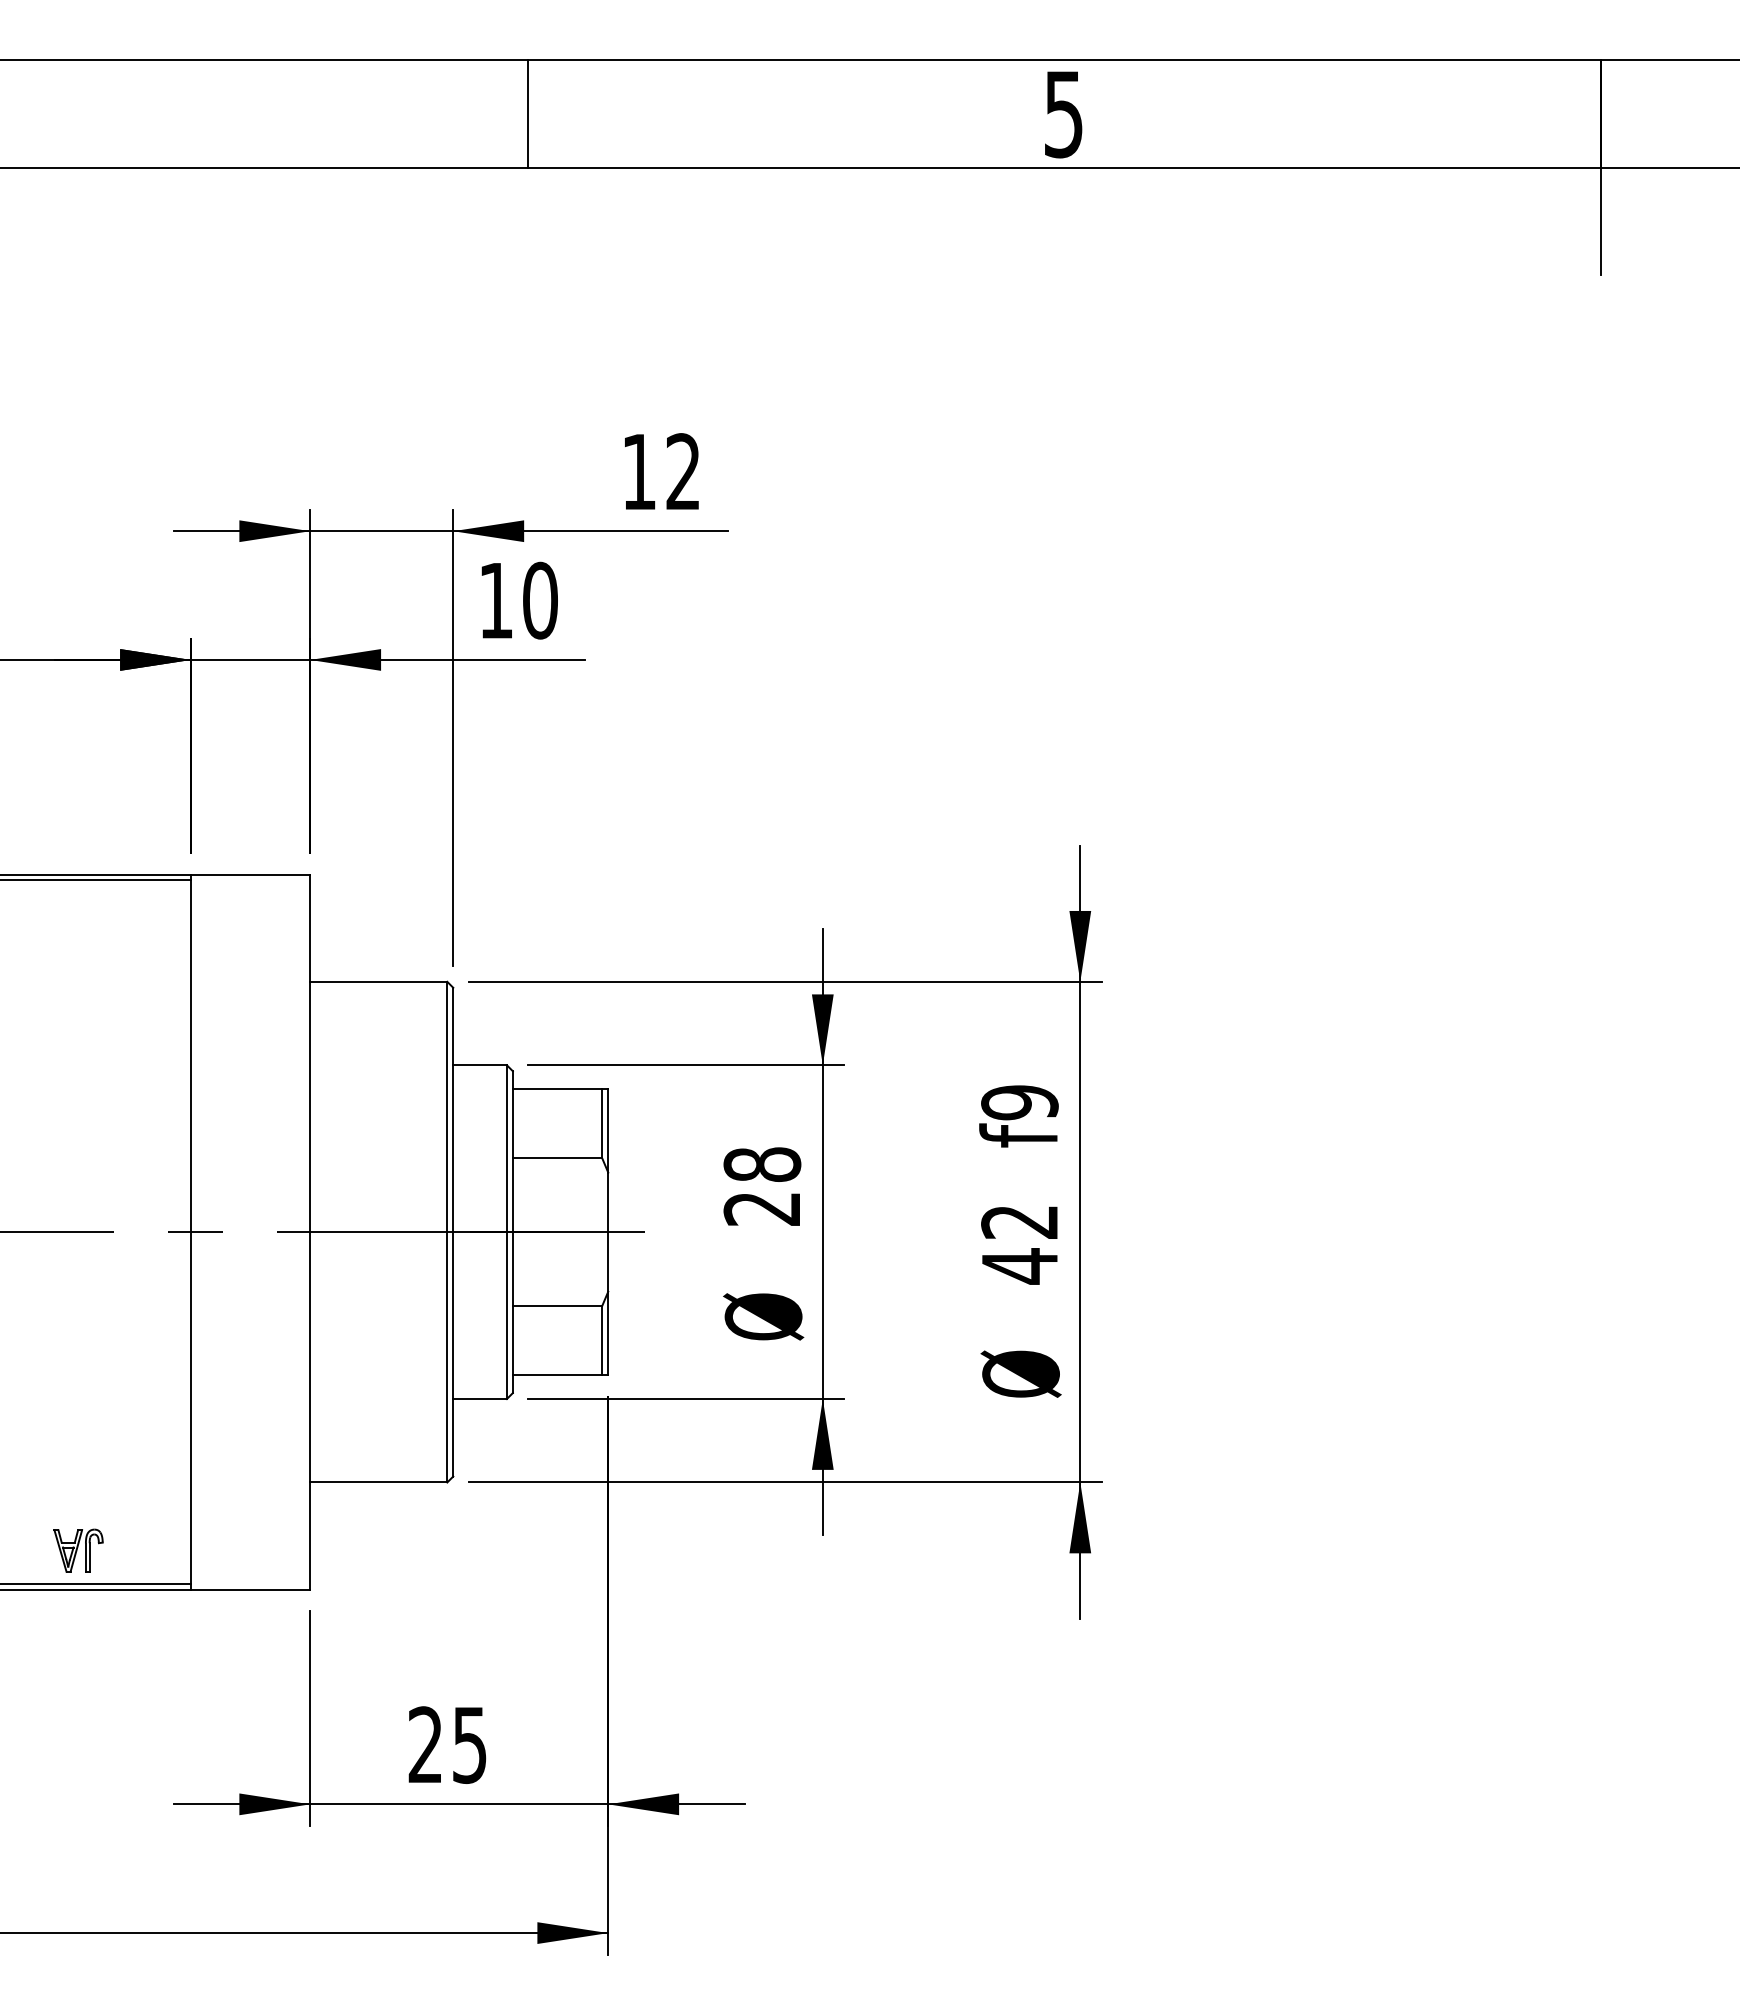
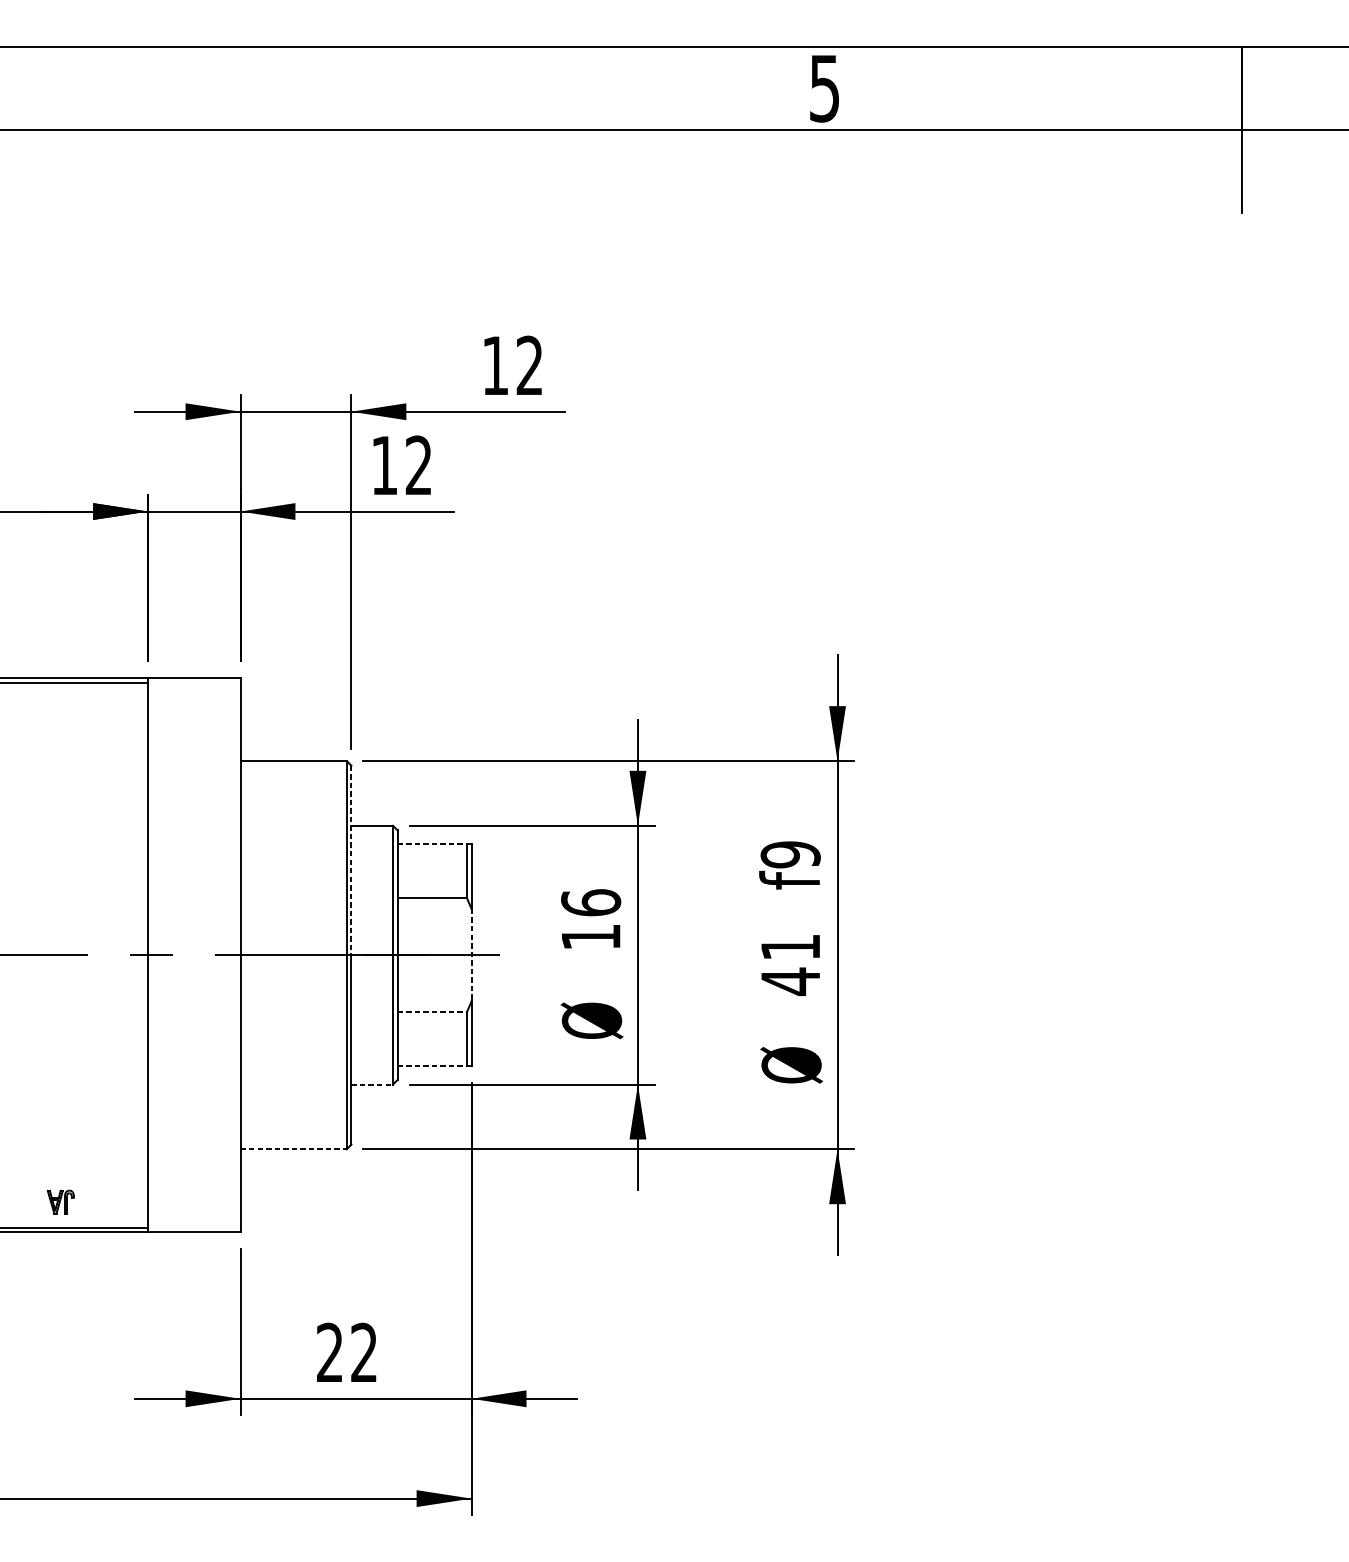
line: (528, 113) -> (409, 87), removed
text: (540, 600) -> (419, 465), 10 -> 12
line: (557, 1089) -> (432, 844), solid -> dashed
line: (453, 1110) -> (351, 860), solid -> dashed
text: (762, 1186) -> (591, 919), 28 -> 16
text: (1019, 1222) -> (790, 947), 42 -> 41
line: (608, 1232) -> (471, 955), solid -> dashed
line: (557, 1305) -> (432, 1012), solid -> dashed
line: (557, 1375) -> (432, 1066), solid -> dashed
line: (480, 1399) -> (372, 1084), solid -> dashed
line: (378, 1482) -> (293, 1149), solid -> dashed
part: (78, 1550) -> (60, 1201), size x0.7
text: (469, 1744) -> (363, 1352), 25 -> 22

